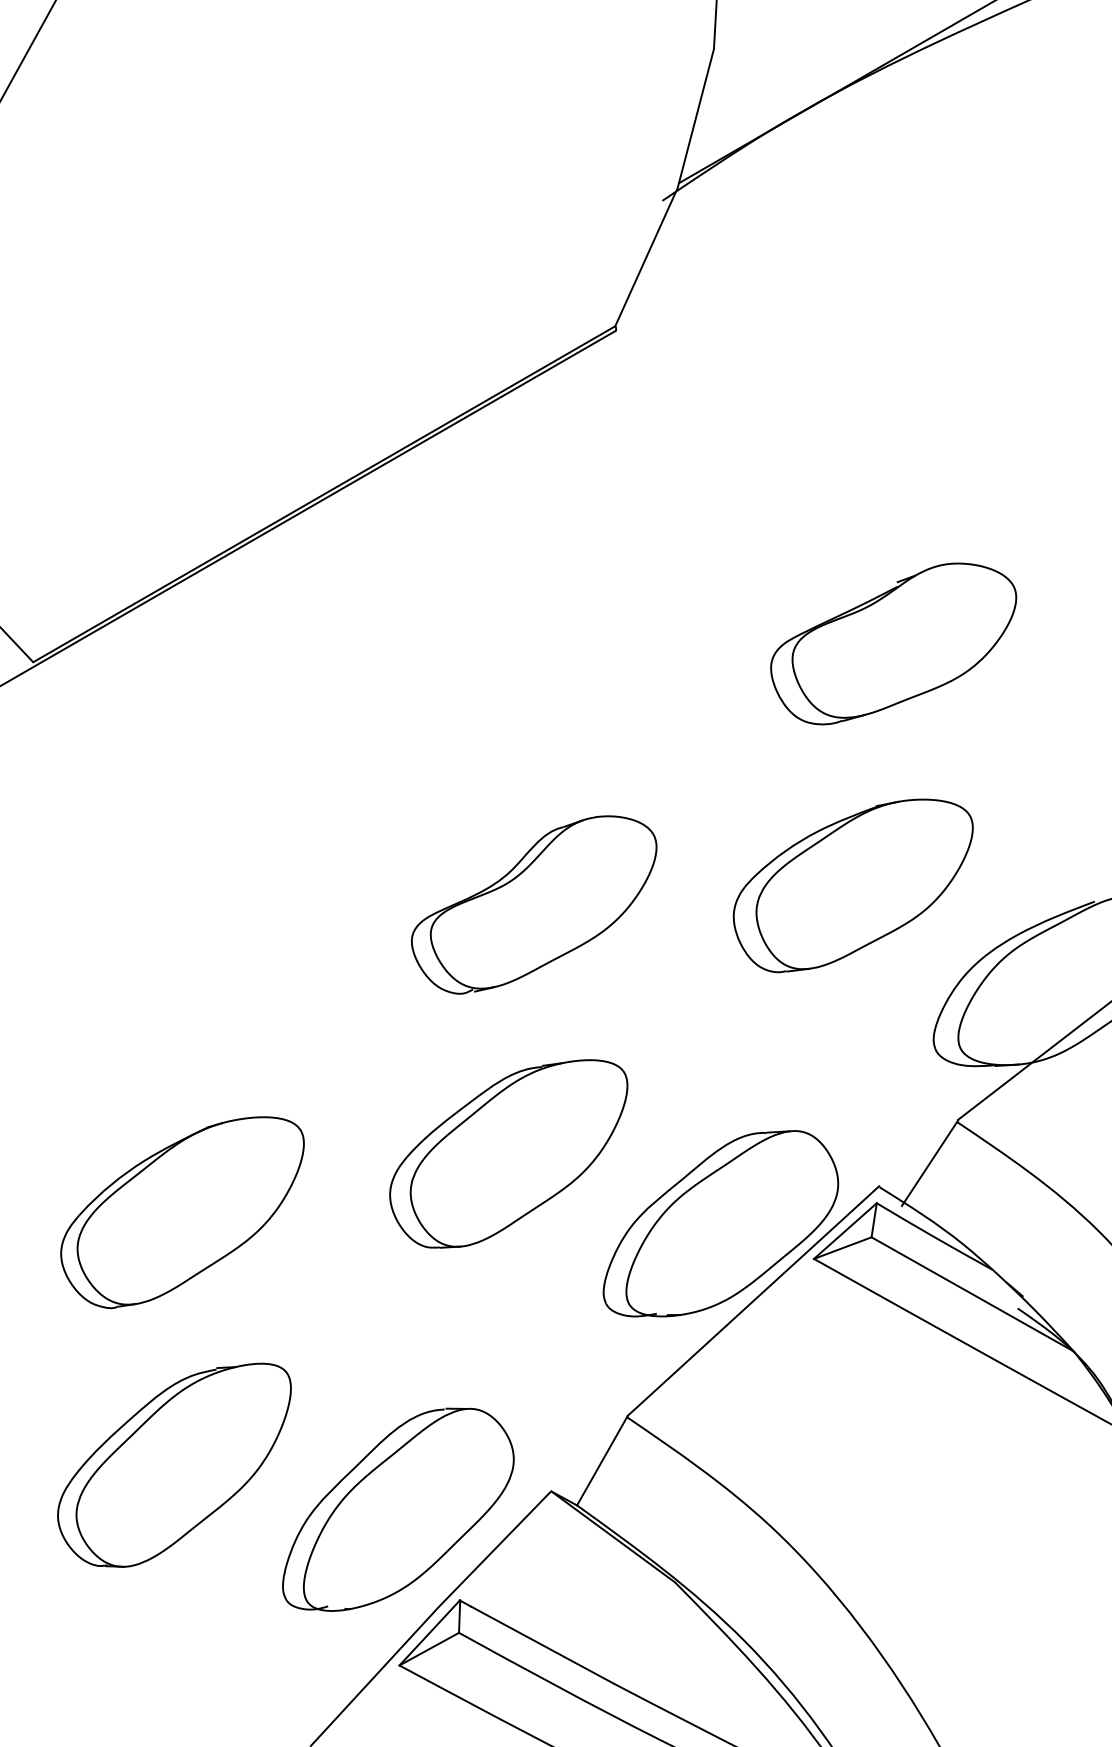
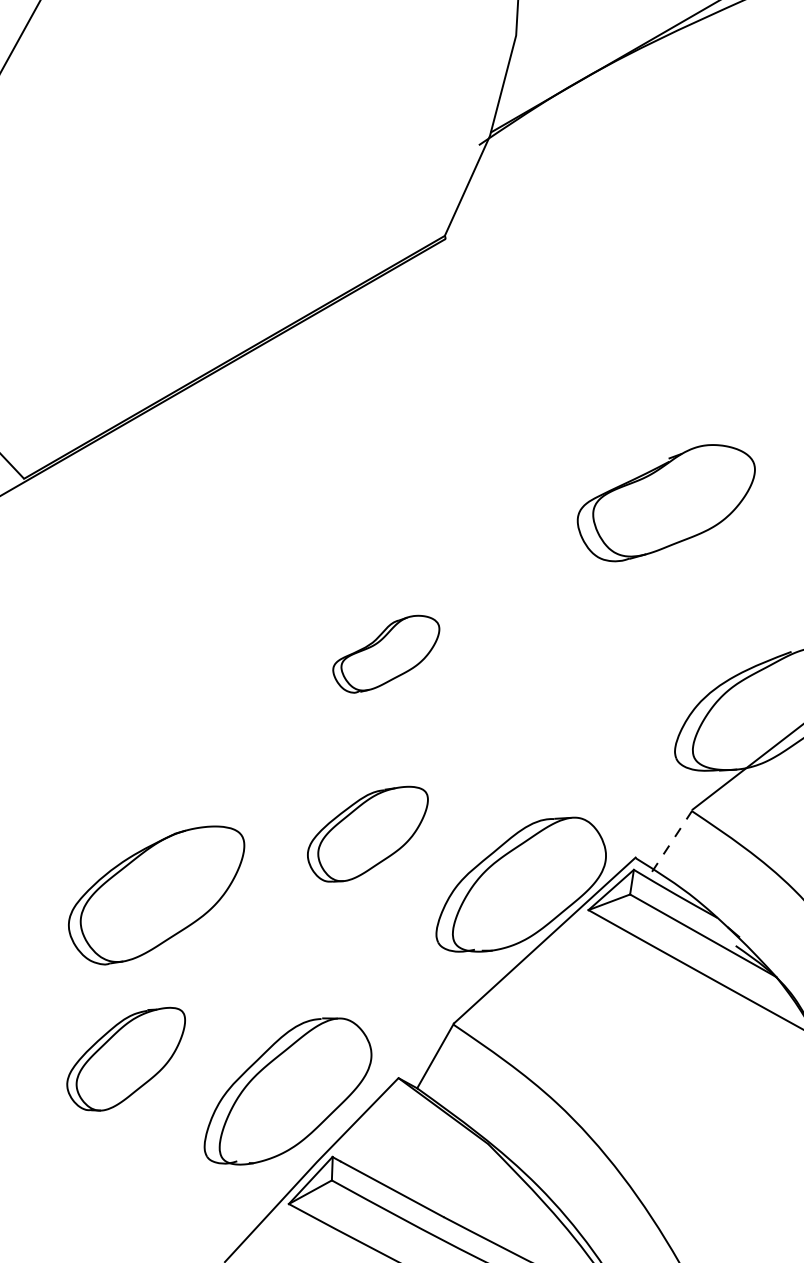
part: (893, 643) -> (666, 502), moved
part: (852, 885) -> (616, 640), removed
part: (534, 904) -> (386, 653), size x0.6
part: (508, 1153) -> (367, 833), size x0.7
line: (930, 1162) -> (672, 840), solid -> dashed
part: (182, 1212) -> (156, 895), moved
part: (174, 1464) -> (126, 1058), size x0.7

